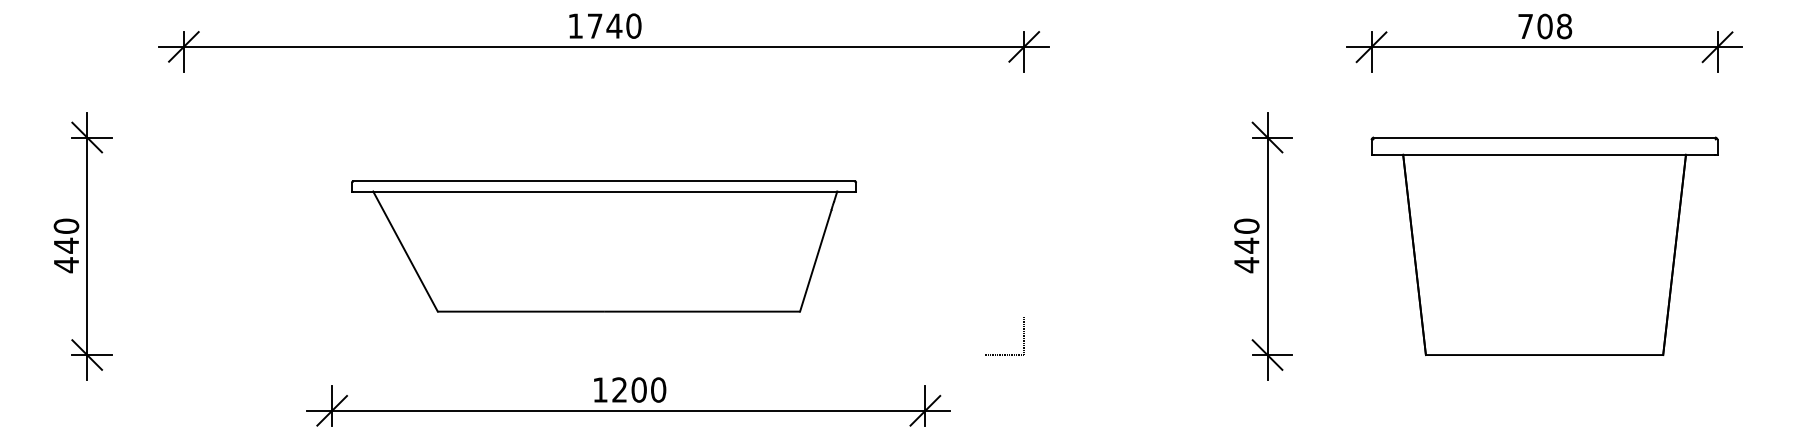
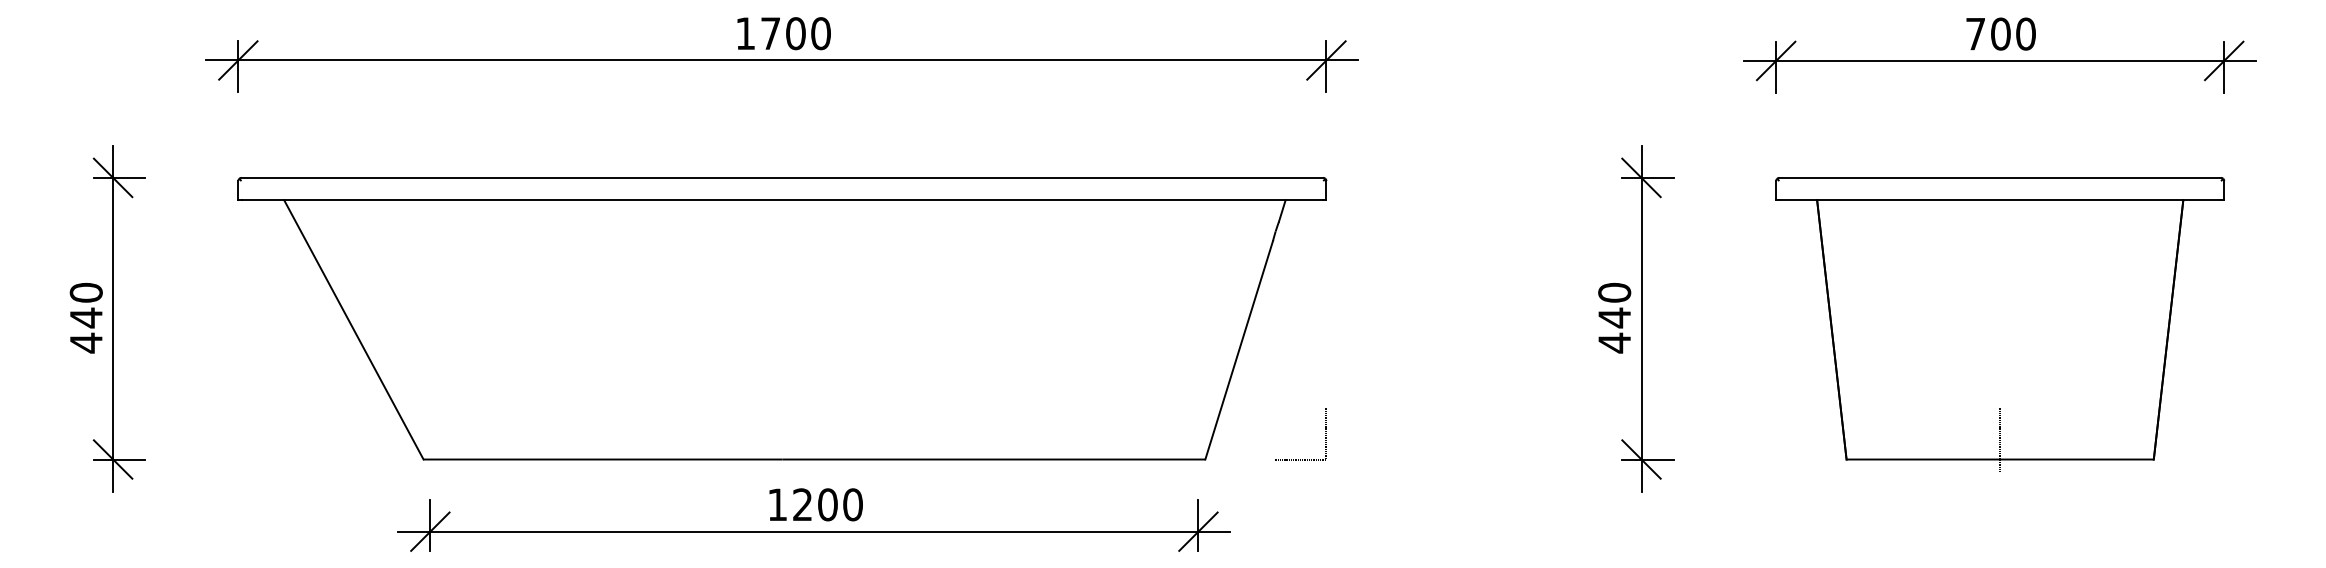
text: (614, 26) -> (795, 33), 1740 -> 1700
text: (1564, 26) -> (2025, 33), 708 -> 700
part: (604, 246) -> (782, 318), size x1.67
line: (1544, 340) -> (2000, 440), added

